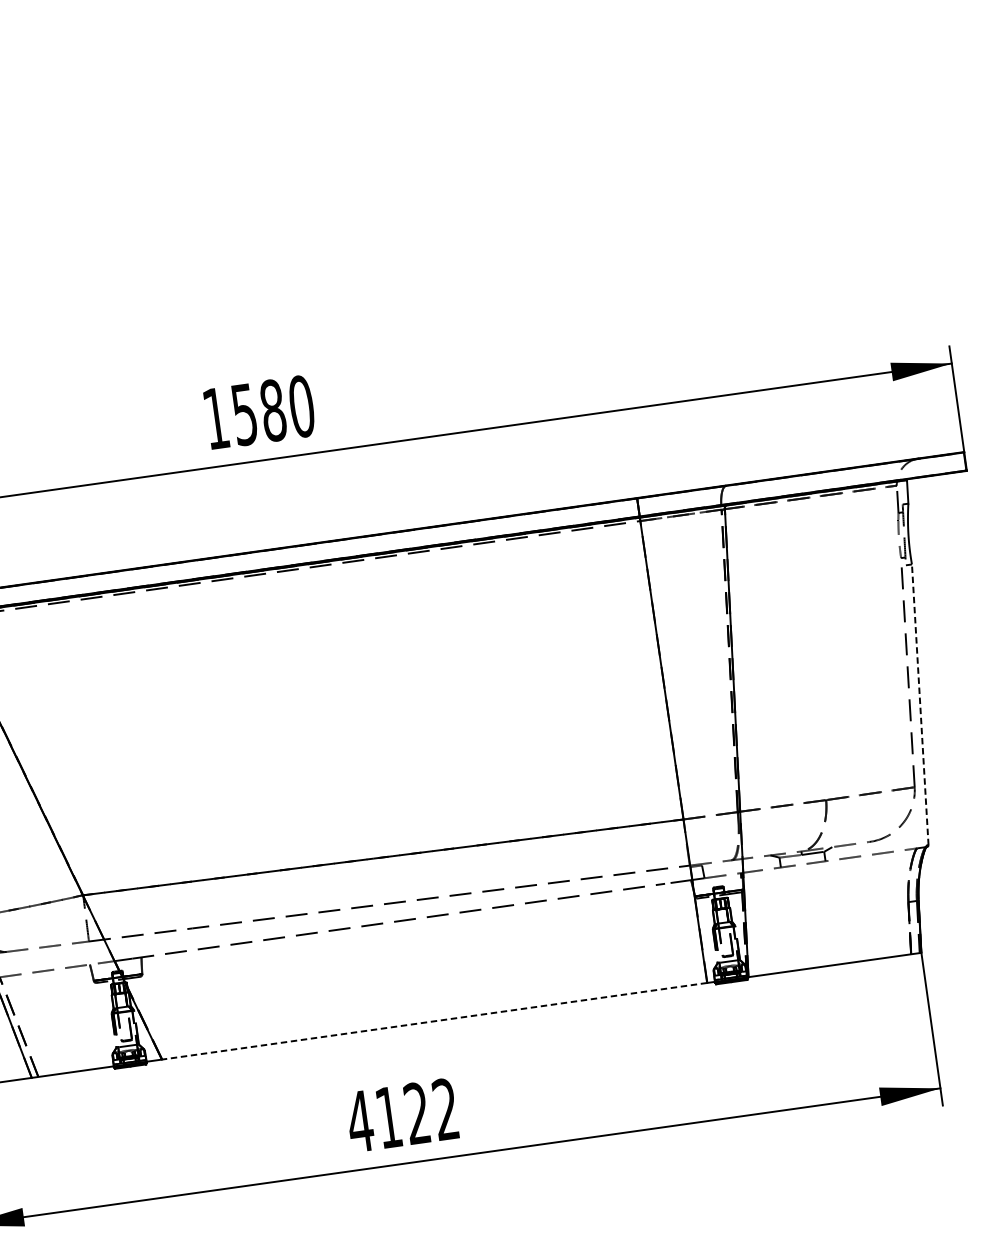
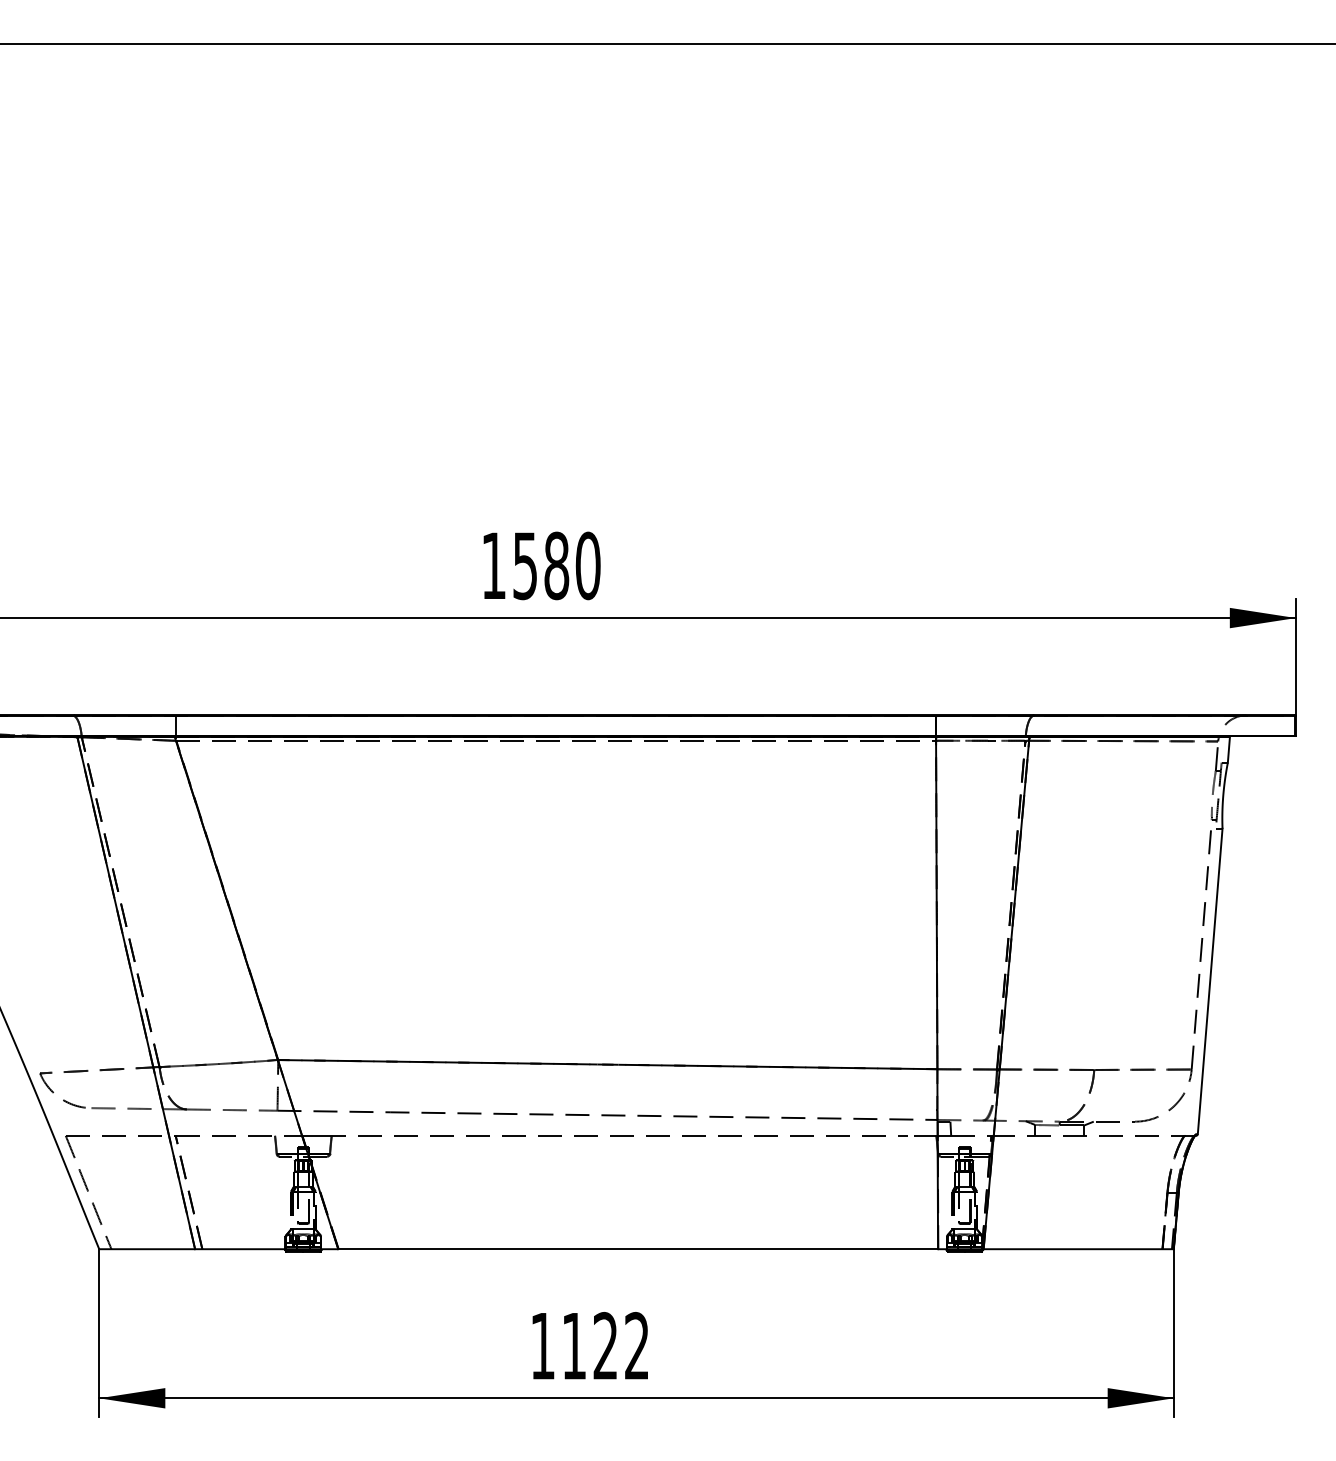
line: (920, 703) -> (1210, 980), dashed -> solid
line: (434, 1021) -> (638, 1249), dashed -> solid
text: (359, 1121) -> (542, 1346), 4122 -> 1122

